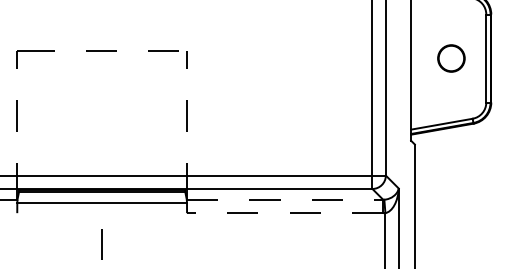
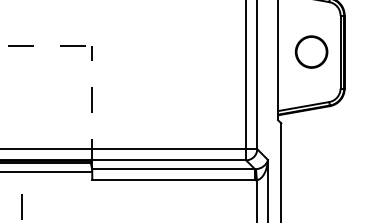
circle: (451, 58) -> (311, 52), size x1.43
line: (285, 199) -> (173, 169), dashed -> solid
line: (284, 213) -> (173, 180), dashed -> solid

